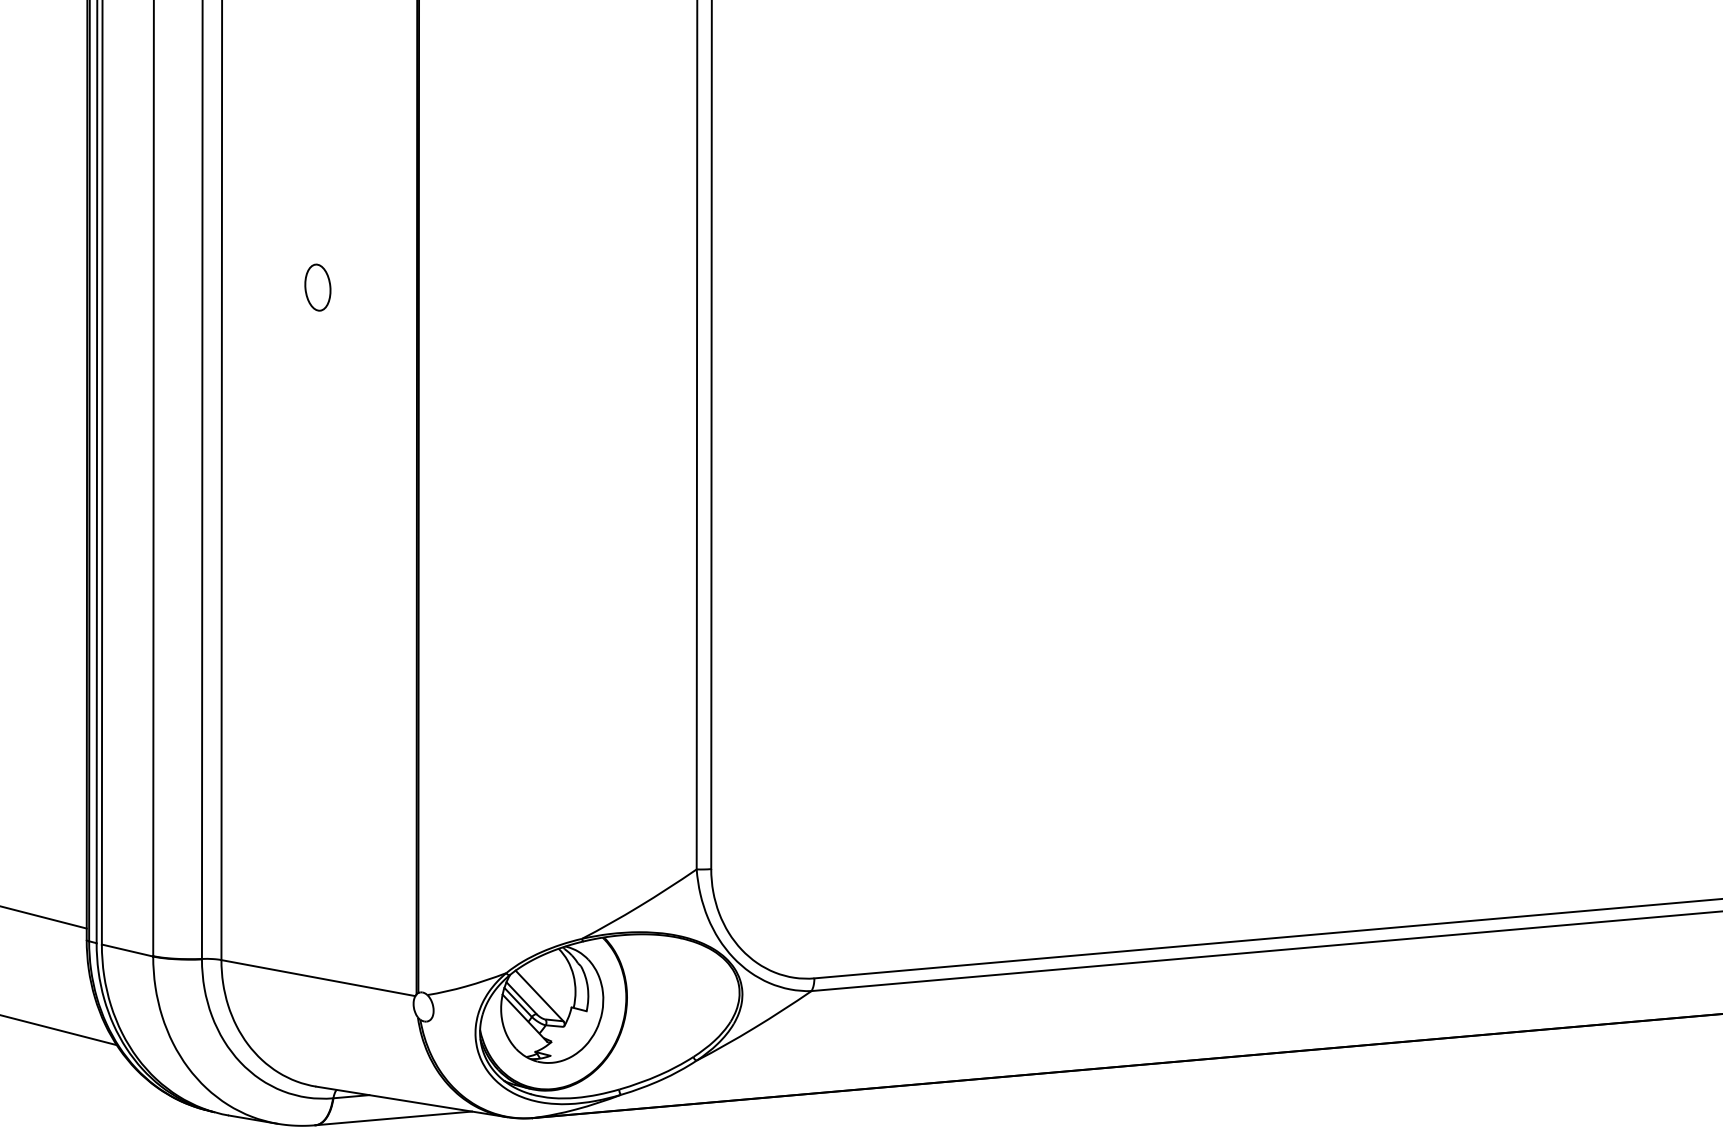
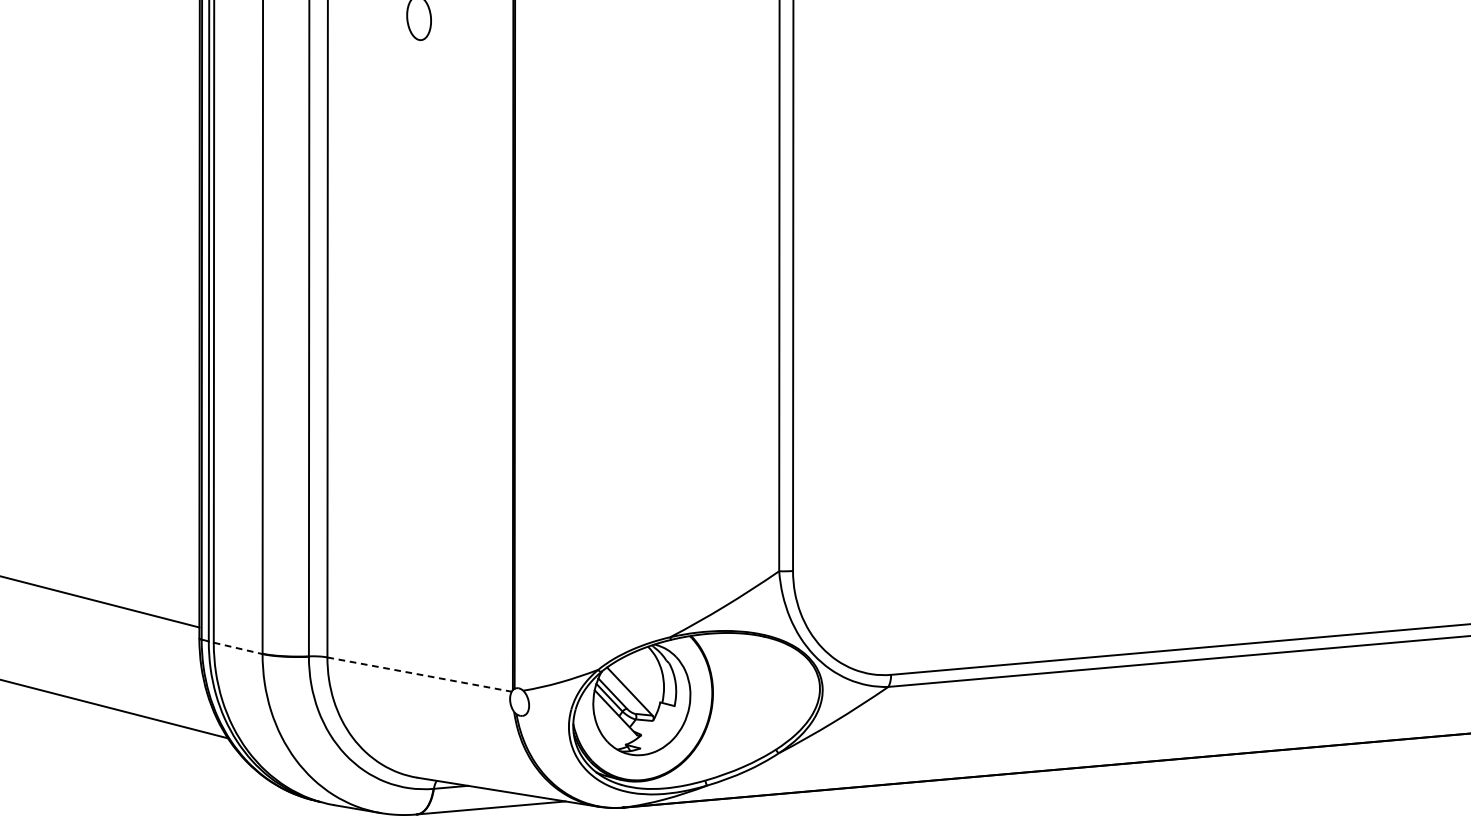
line: (128, 950) -> (239, 648), solid -> dashed
line: (318, 978) -> (419, 674), solid -> dashed

